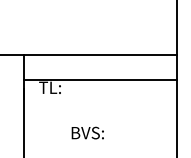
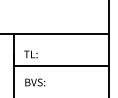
line: (99, 79) -> (61, 66), moved
text: (88, 133) -> (35, 82), moved

